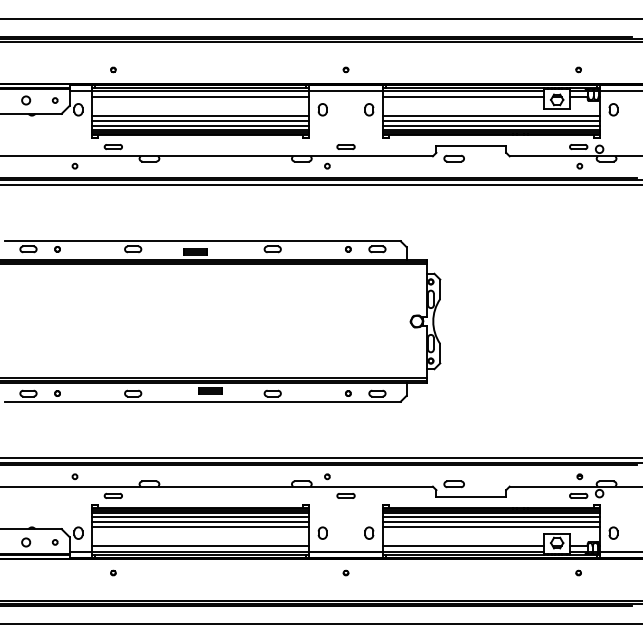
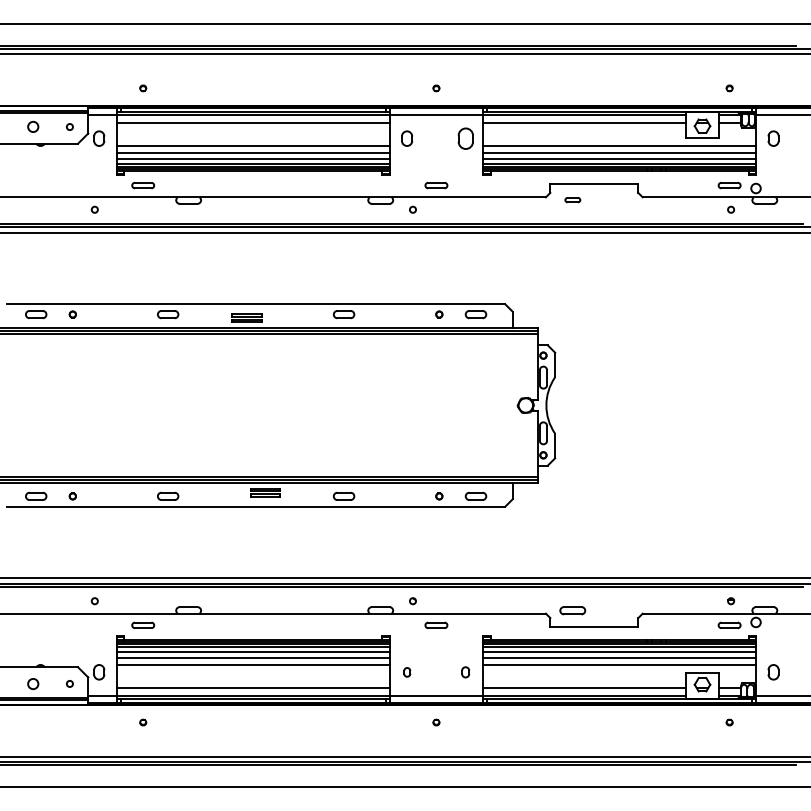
part: (369, 109) -> (465, 138), size x1.4
part: (453, 158) -> (572, 199), size x0.6
part: (323, 533) -> (407, 672), size x0.6
part: (369, 533) -> (465, 672), size x0.7

